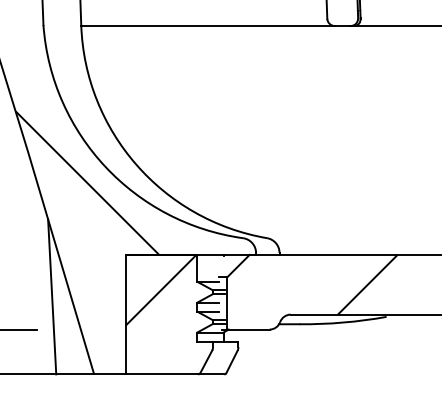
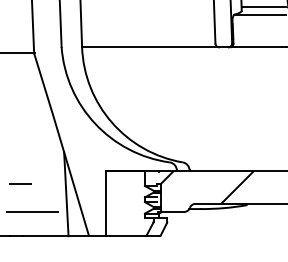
hatch: (87, 182) -> (85, 132), removed
hatch: (161, 290) -> (125, 190), removed

